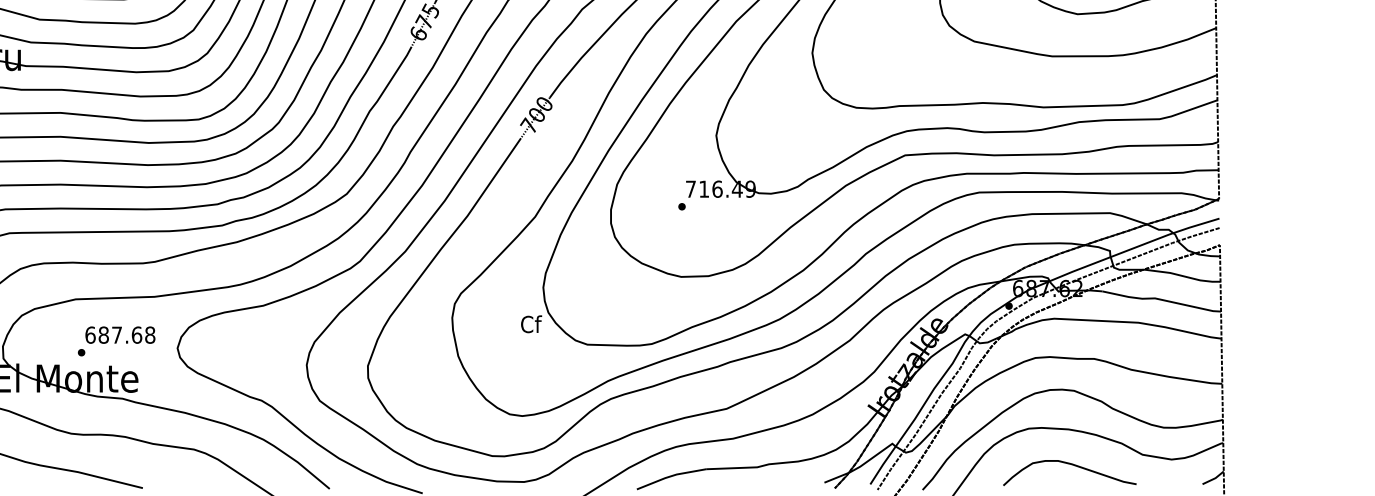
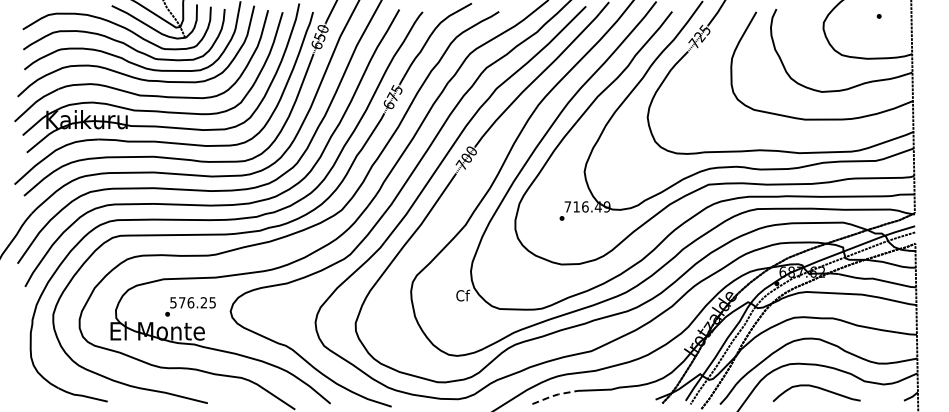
text: (120, 334) -> (193, 302), 687.68 -> 576.25
line: (670, 476) -> (554, 395), solid -> dashed

